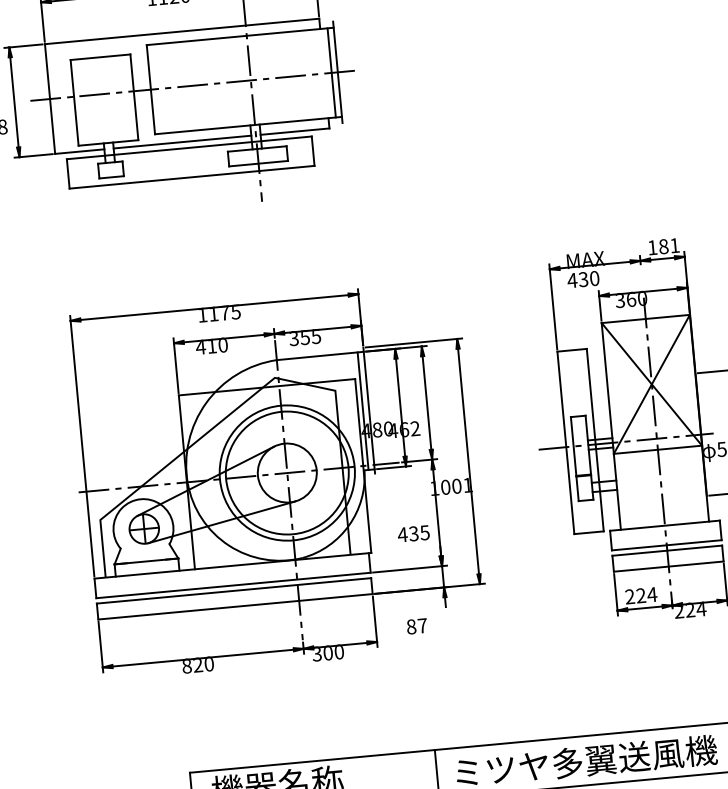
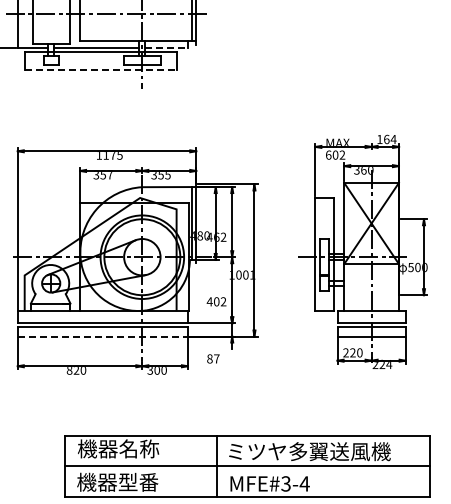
line: (296, 131) -> (167, 47), solid -> dashed
line: (191, 176) -> (100, 69), solid -> dashed
text: (669, 246) -> (390, 139), 181 -> 164
text: (583, 278) -> (335, 154), 430 -> 602
text: (210, 347) -> (102, 175), 410 -> 357
text: (418, 532) -> (219, 301), 435 -> 402
text: (651, 594) -> (359, 352), 224 -> 220
line: (236, 606) -> (103, 336), solid -> dashed

